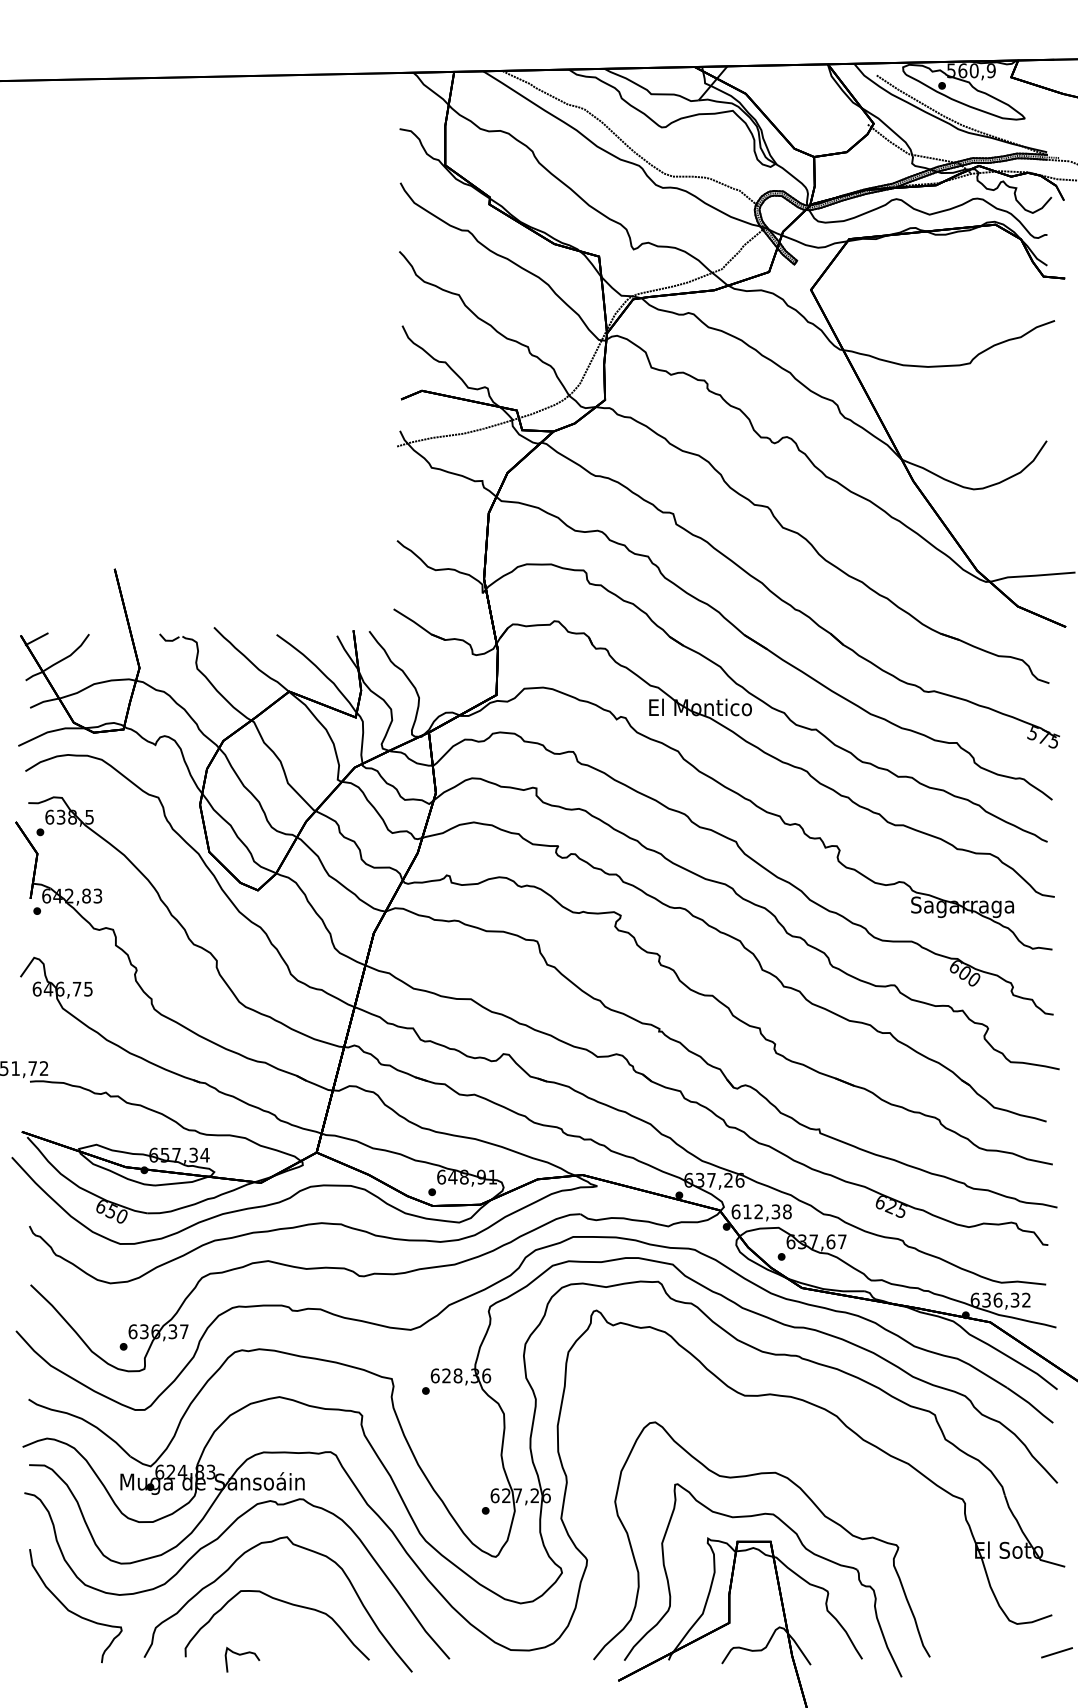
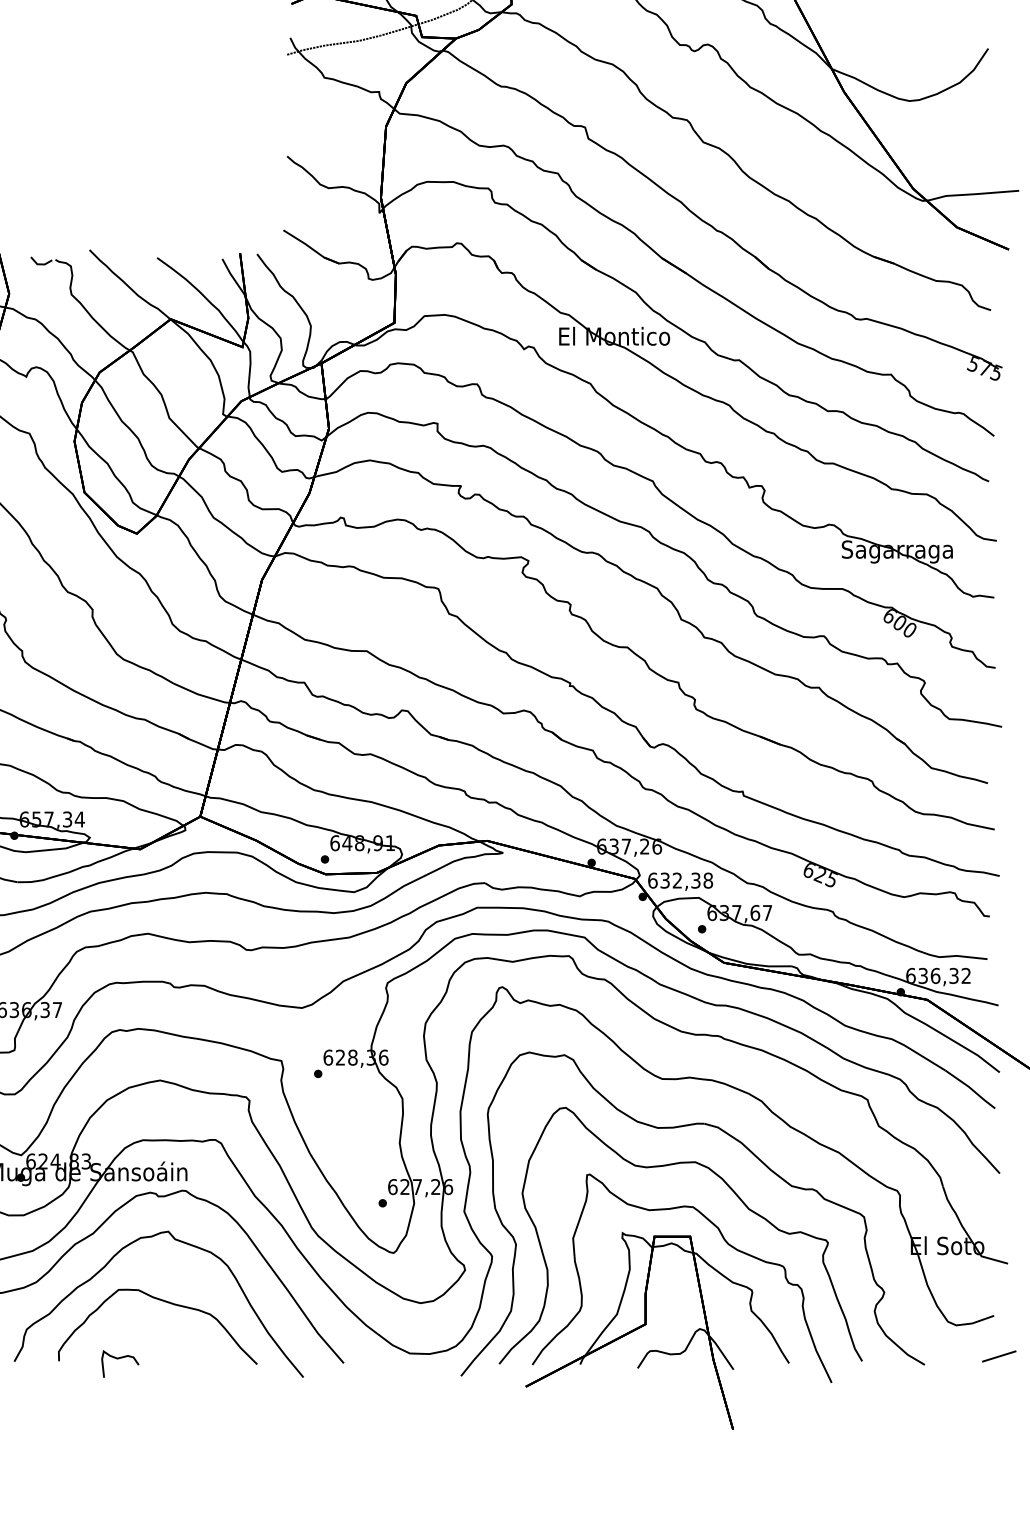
text: (747, 1211) -> (665, 880), 612,38 -> 632,38
part: (824, 1462) -> (748, 1151), added

